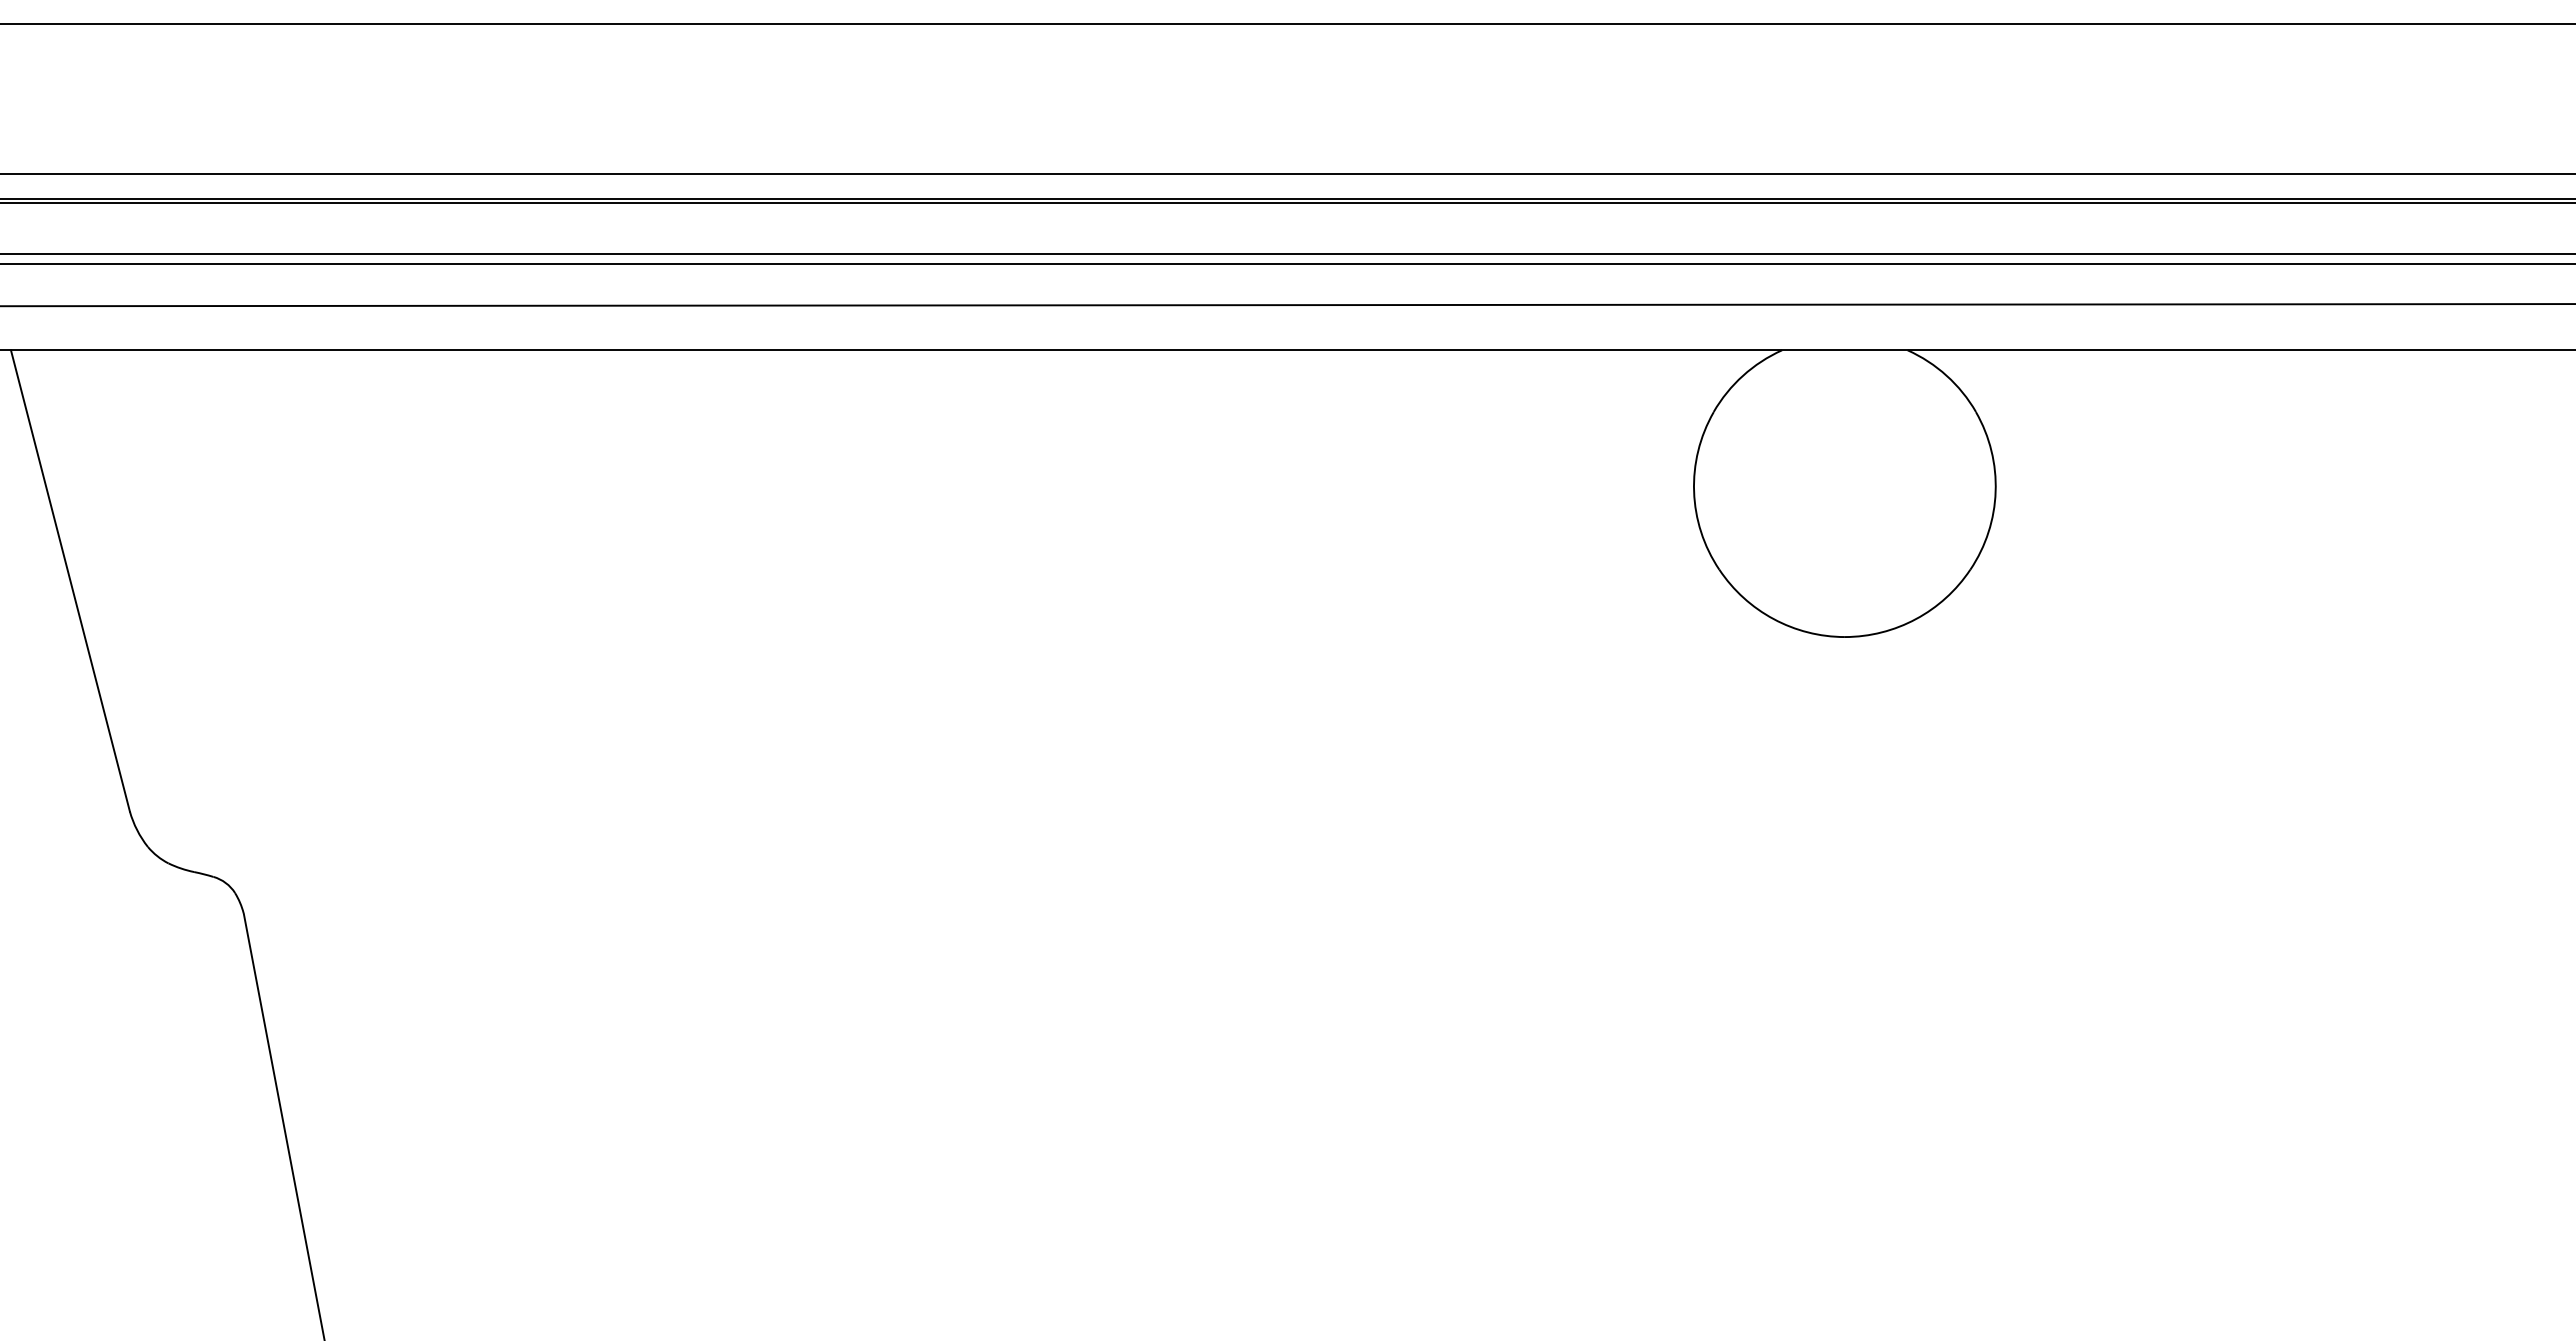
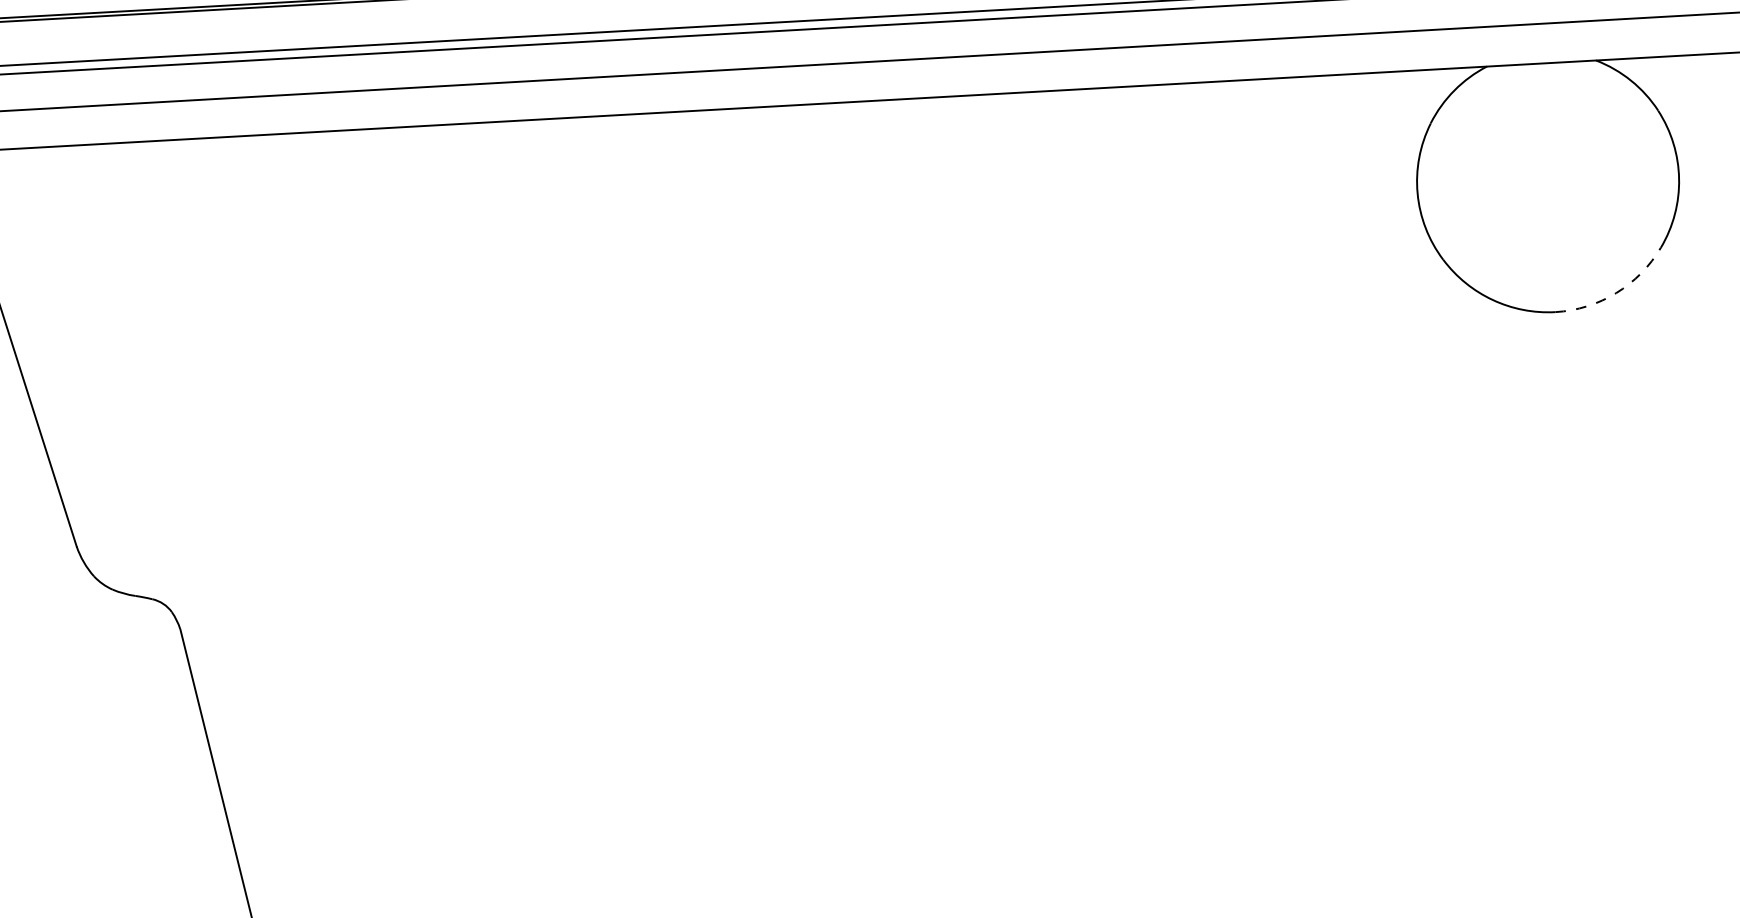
arc: (1916, 619) -> (1616, 293), solid -> dashed

